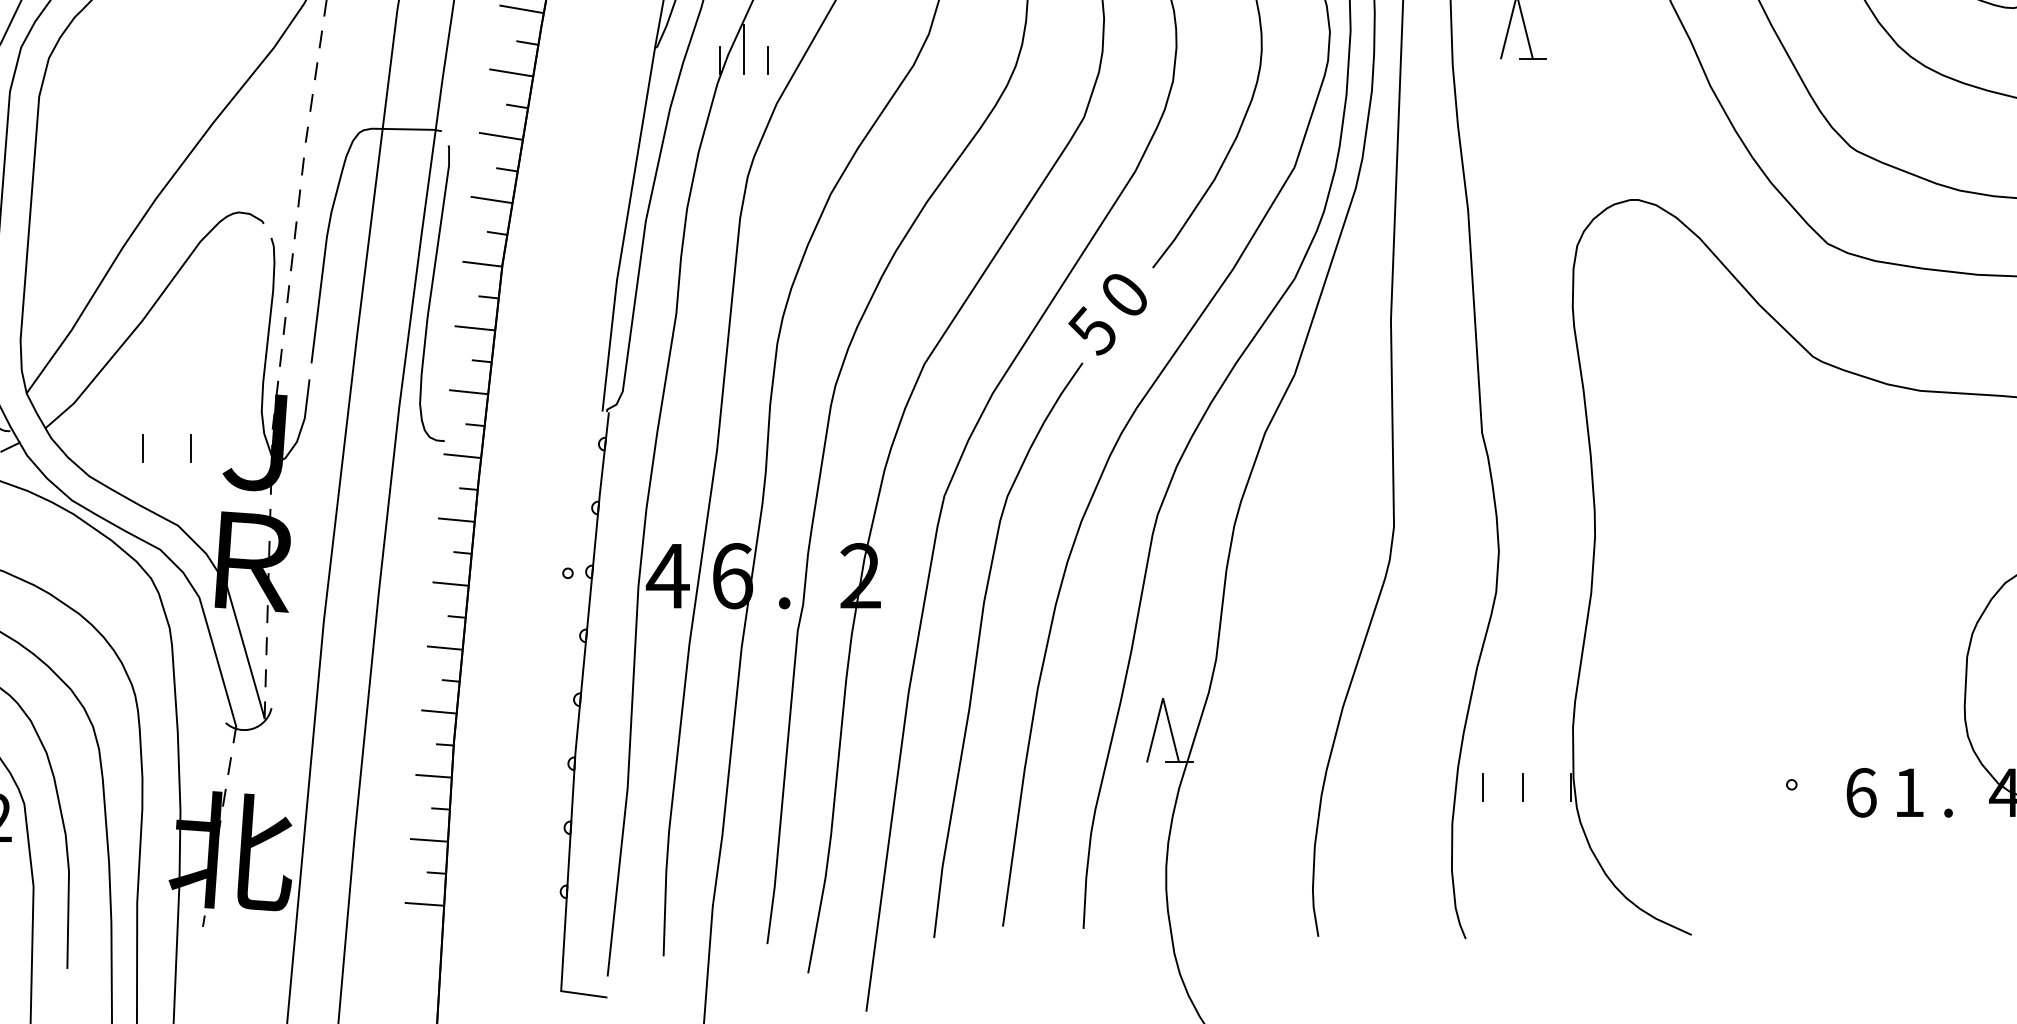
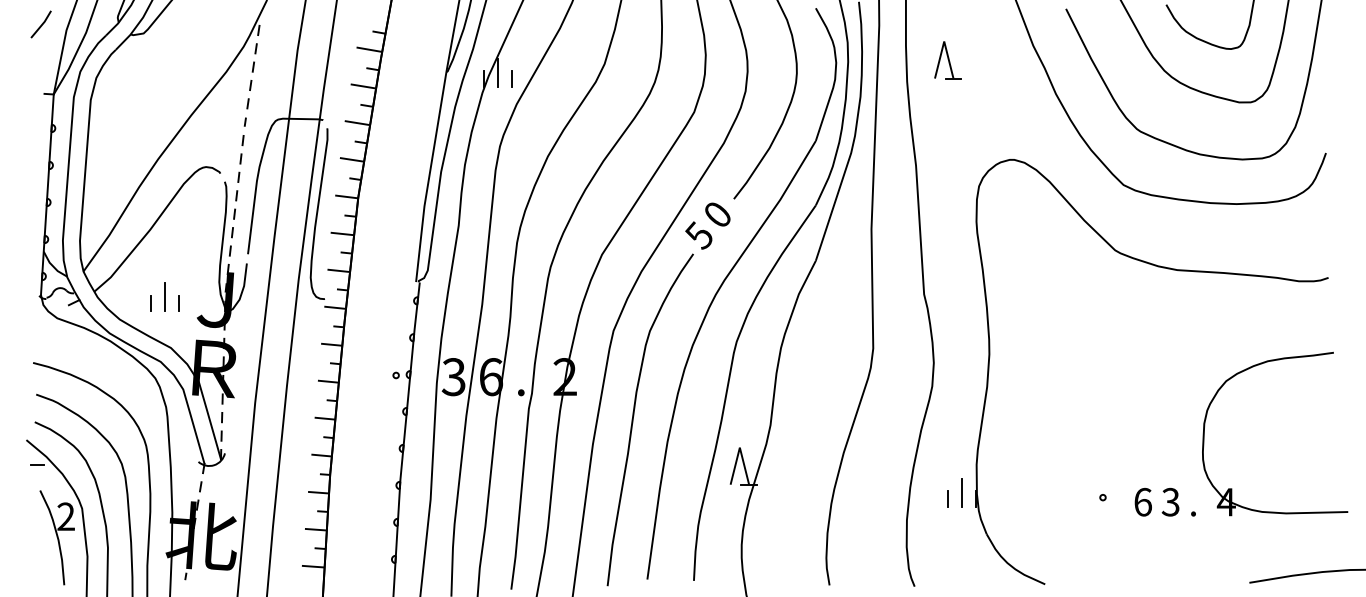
line: (166, 438) -> (164, 297), added
text: (667, 576) -> (453, 377), 4 -> 3
line: (1546, 775) -> (961, 492), added
line: (1482, 786) -> (924, 498), removed
text: (1908, 791) -> (1170, 501), 1 -> 3

